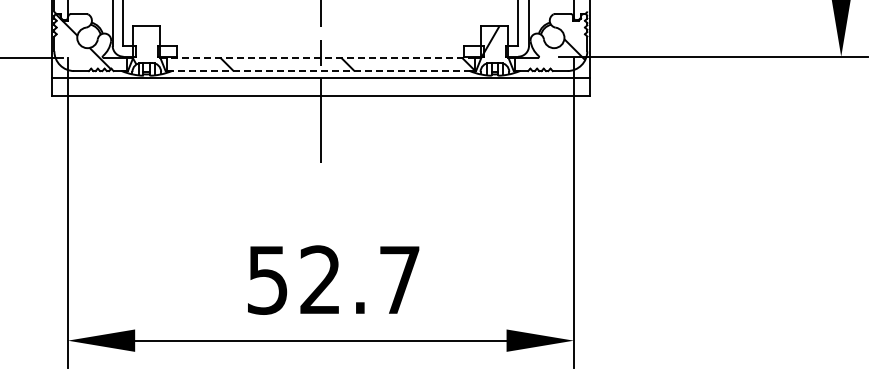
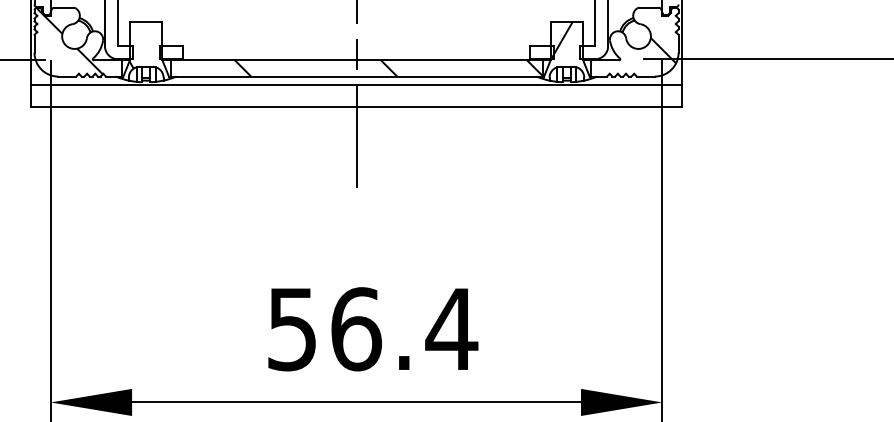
line: (320, 57) -> (356, 60), dashed -> solid
line: (320, 71) -> (356, 77), dashed -> solid
text: (360, 279) -> (404, 328), 52.7 -> 56.4

